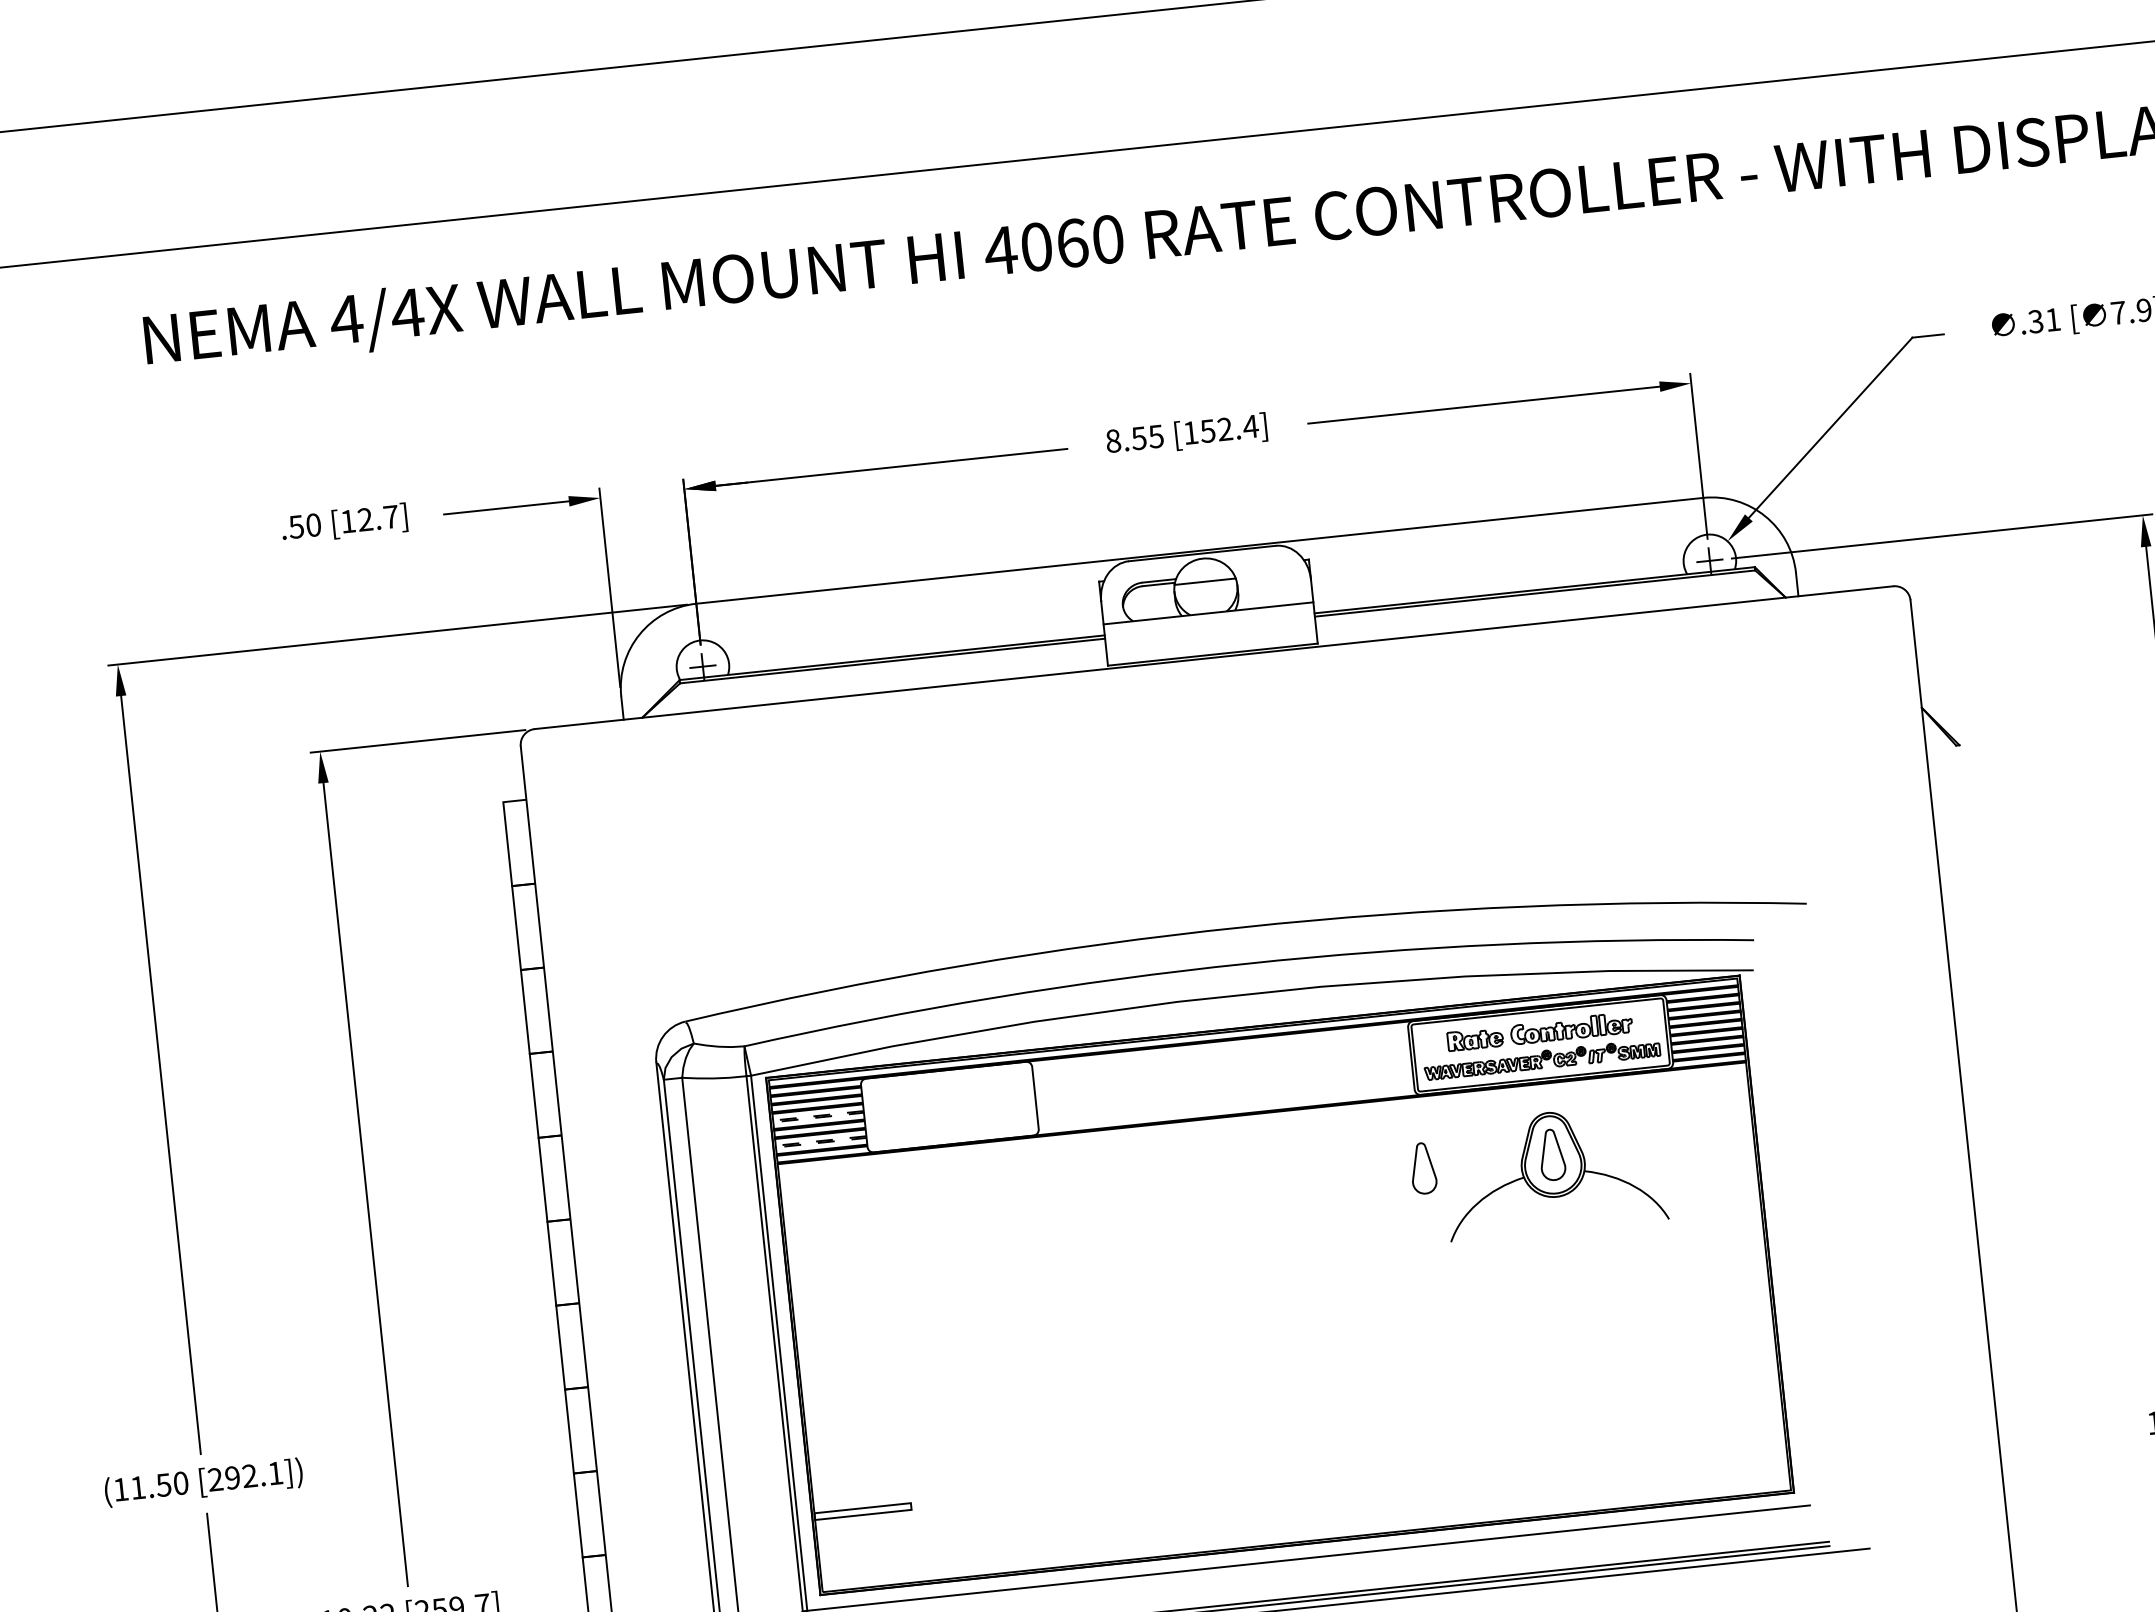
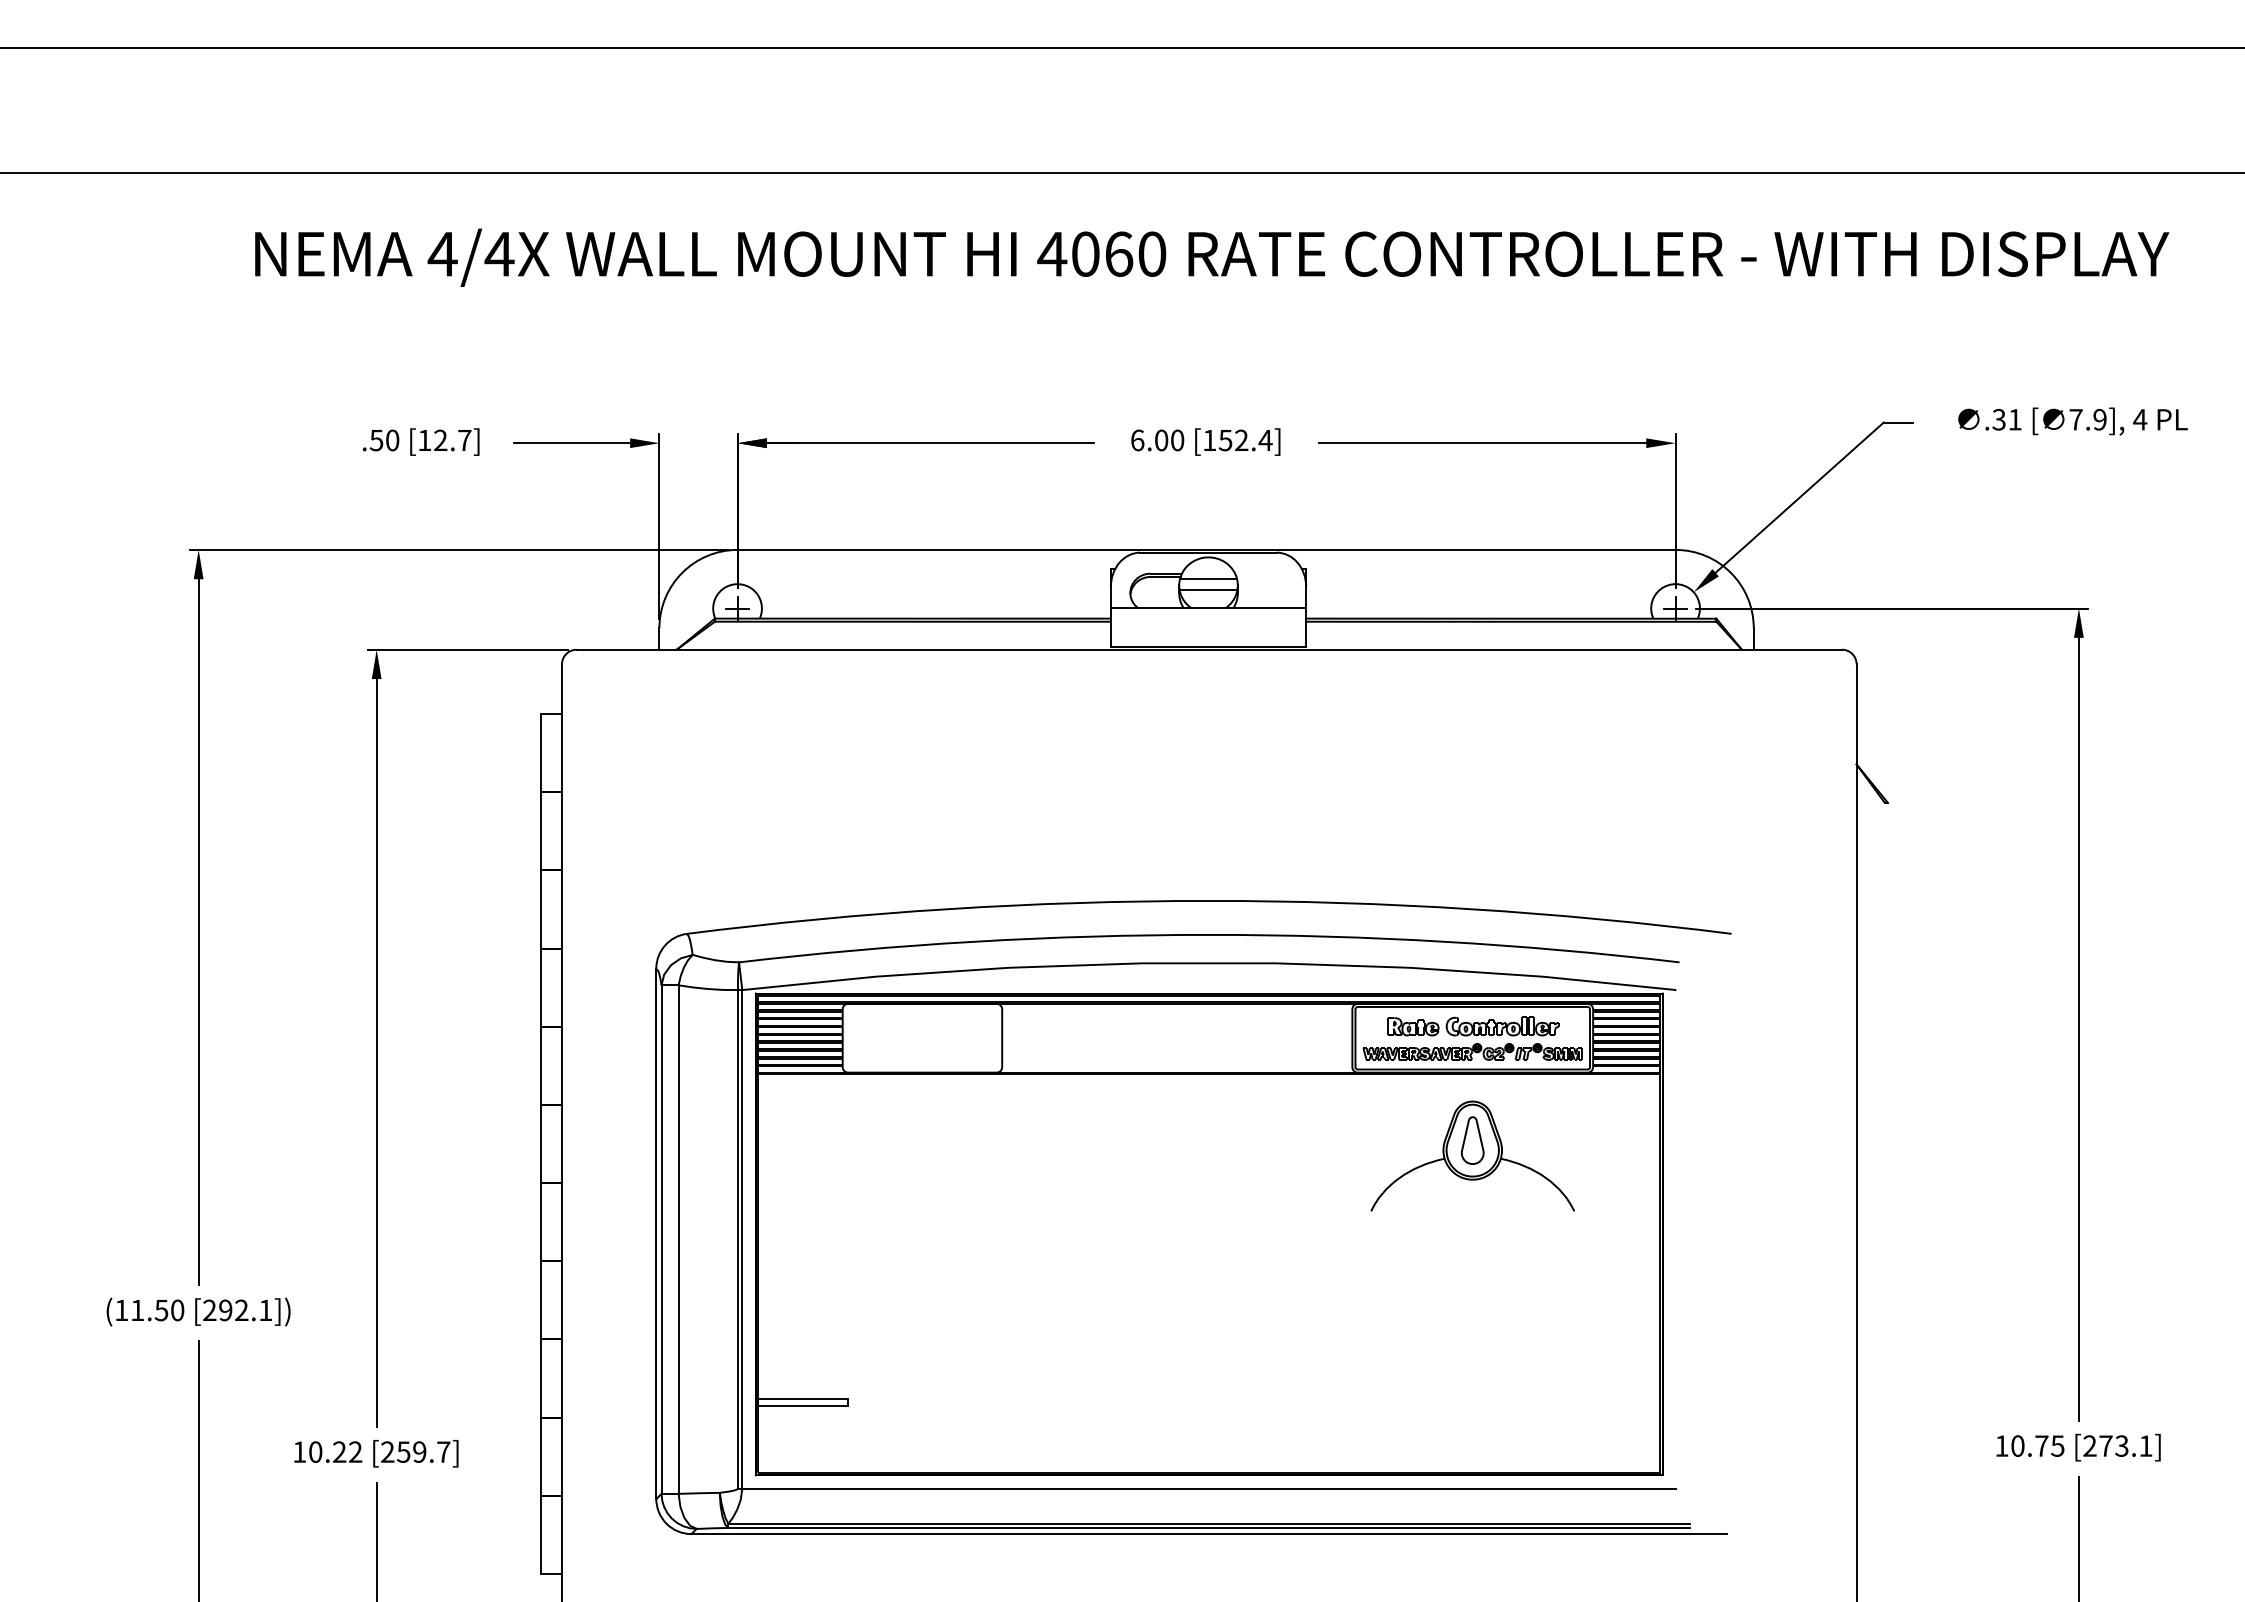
text: (1134, 438) -> (1157, 440), 8.55 -> 6.00
line: (1206, 594) -> (1208, 590), added
line: (773, 1121) -> (758, 1034), dashed -> solid
line: (776, 1146) -> (758, 1057), dashed -> solid
part: (1423, 1168) -> (1352, 1140), removed

